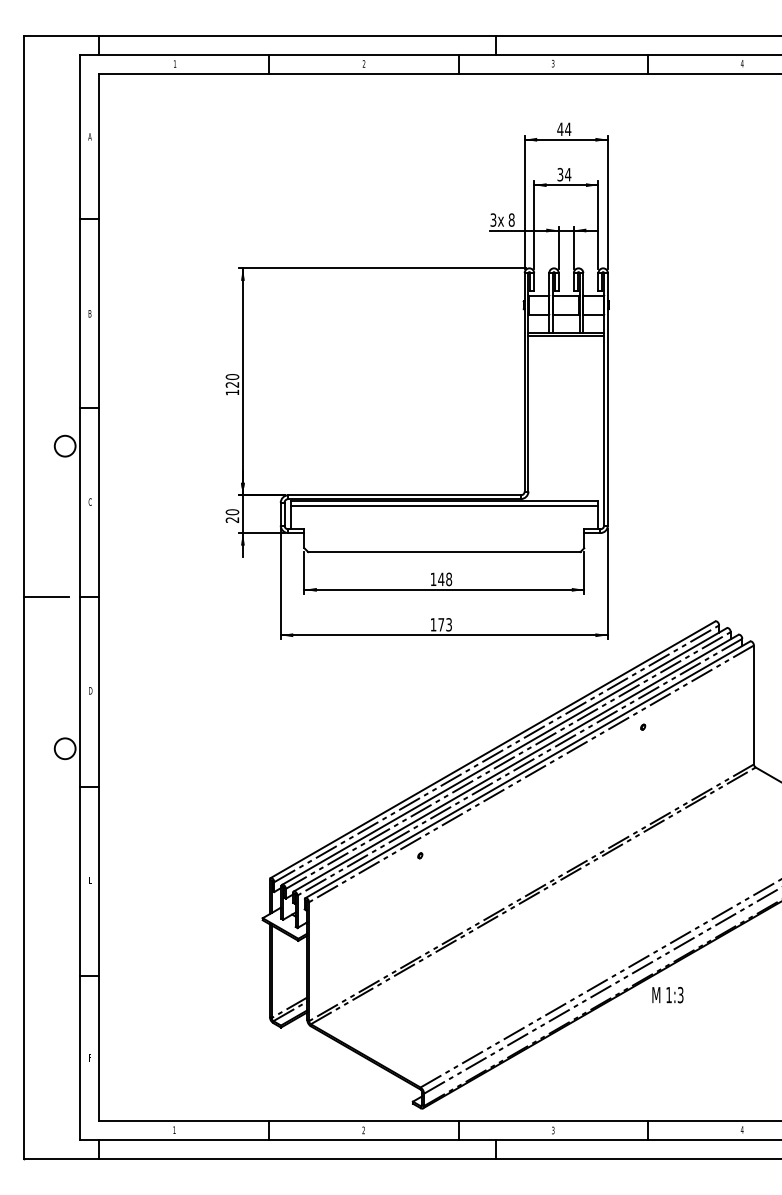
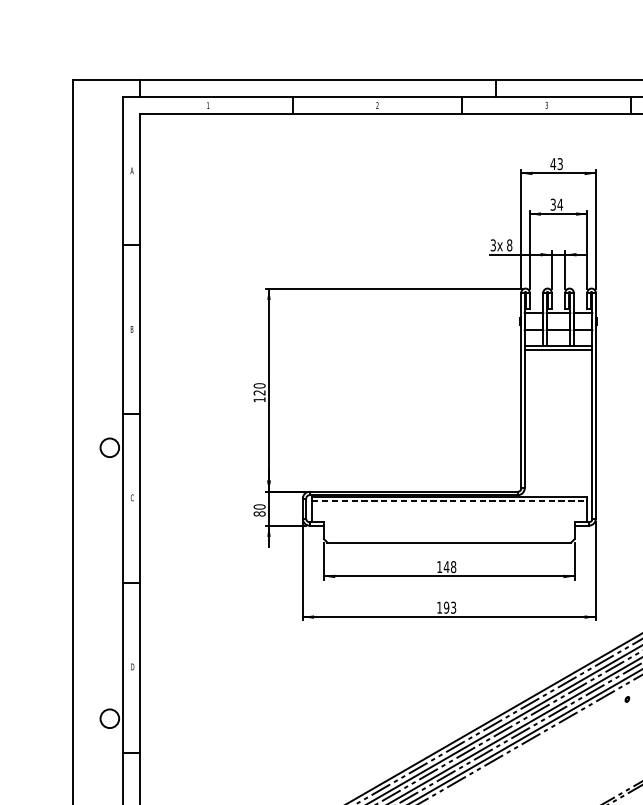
text: (568, 129) -> (560, 164), 44 -> 43
line: (444, 505) -> (449, 500), solid -> dashed
text: (232, 520) -> (259, 514), 20 -> 80
line: (45, 597) -> (92, 583), removed
text: (441, 624) -> (446, 607), 173 -> 193

